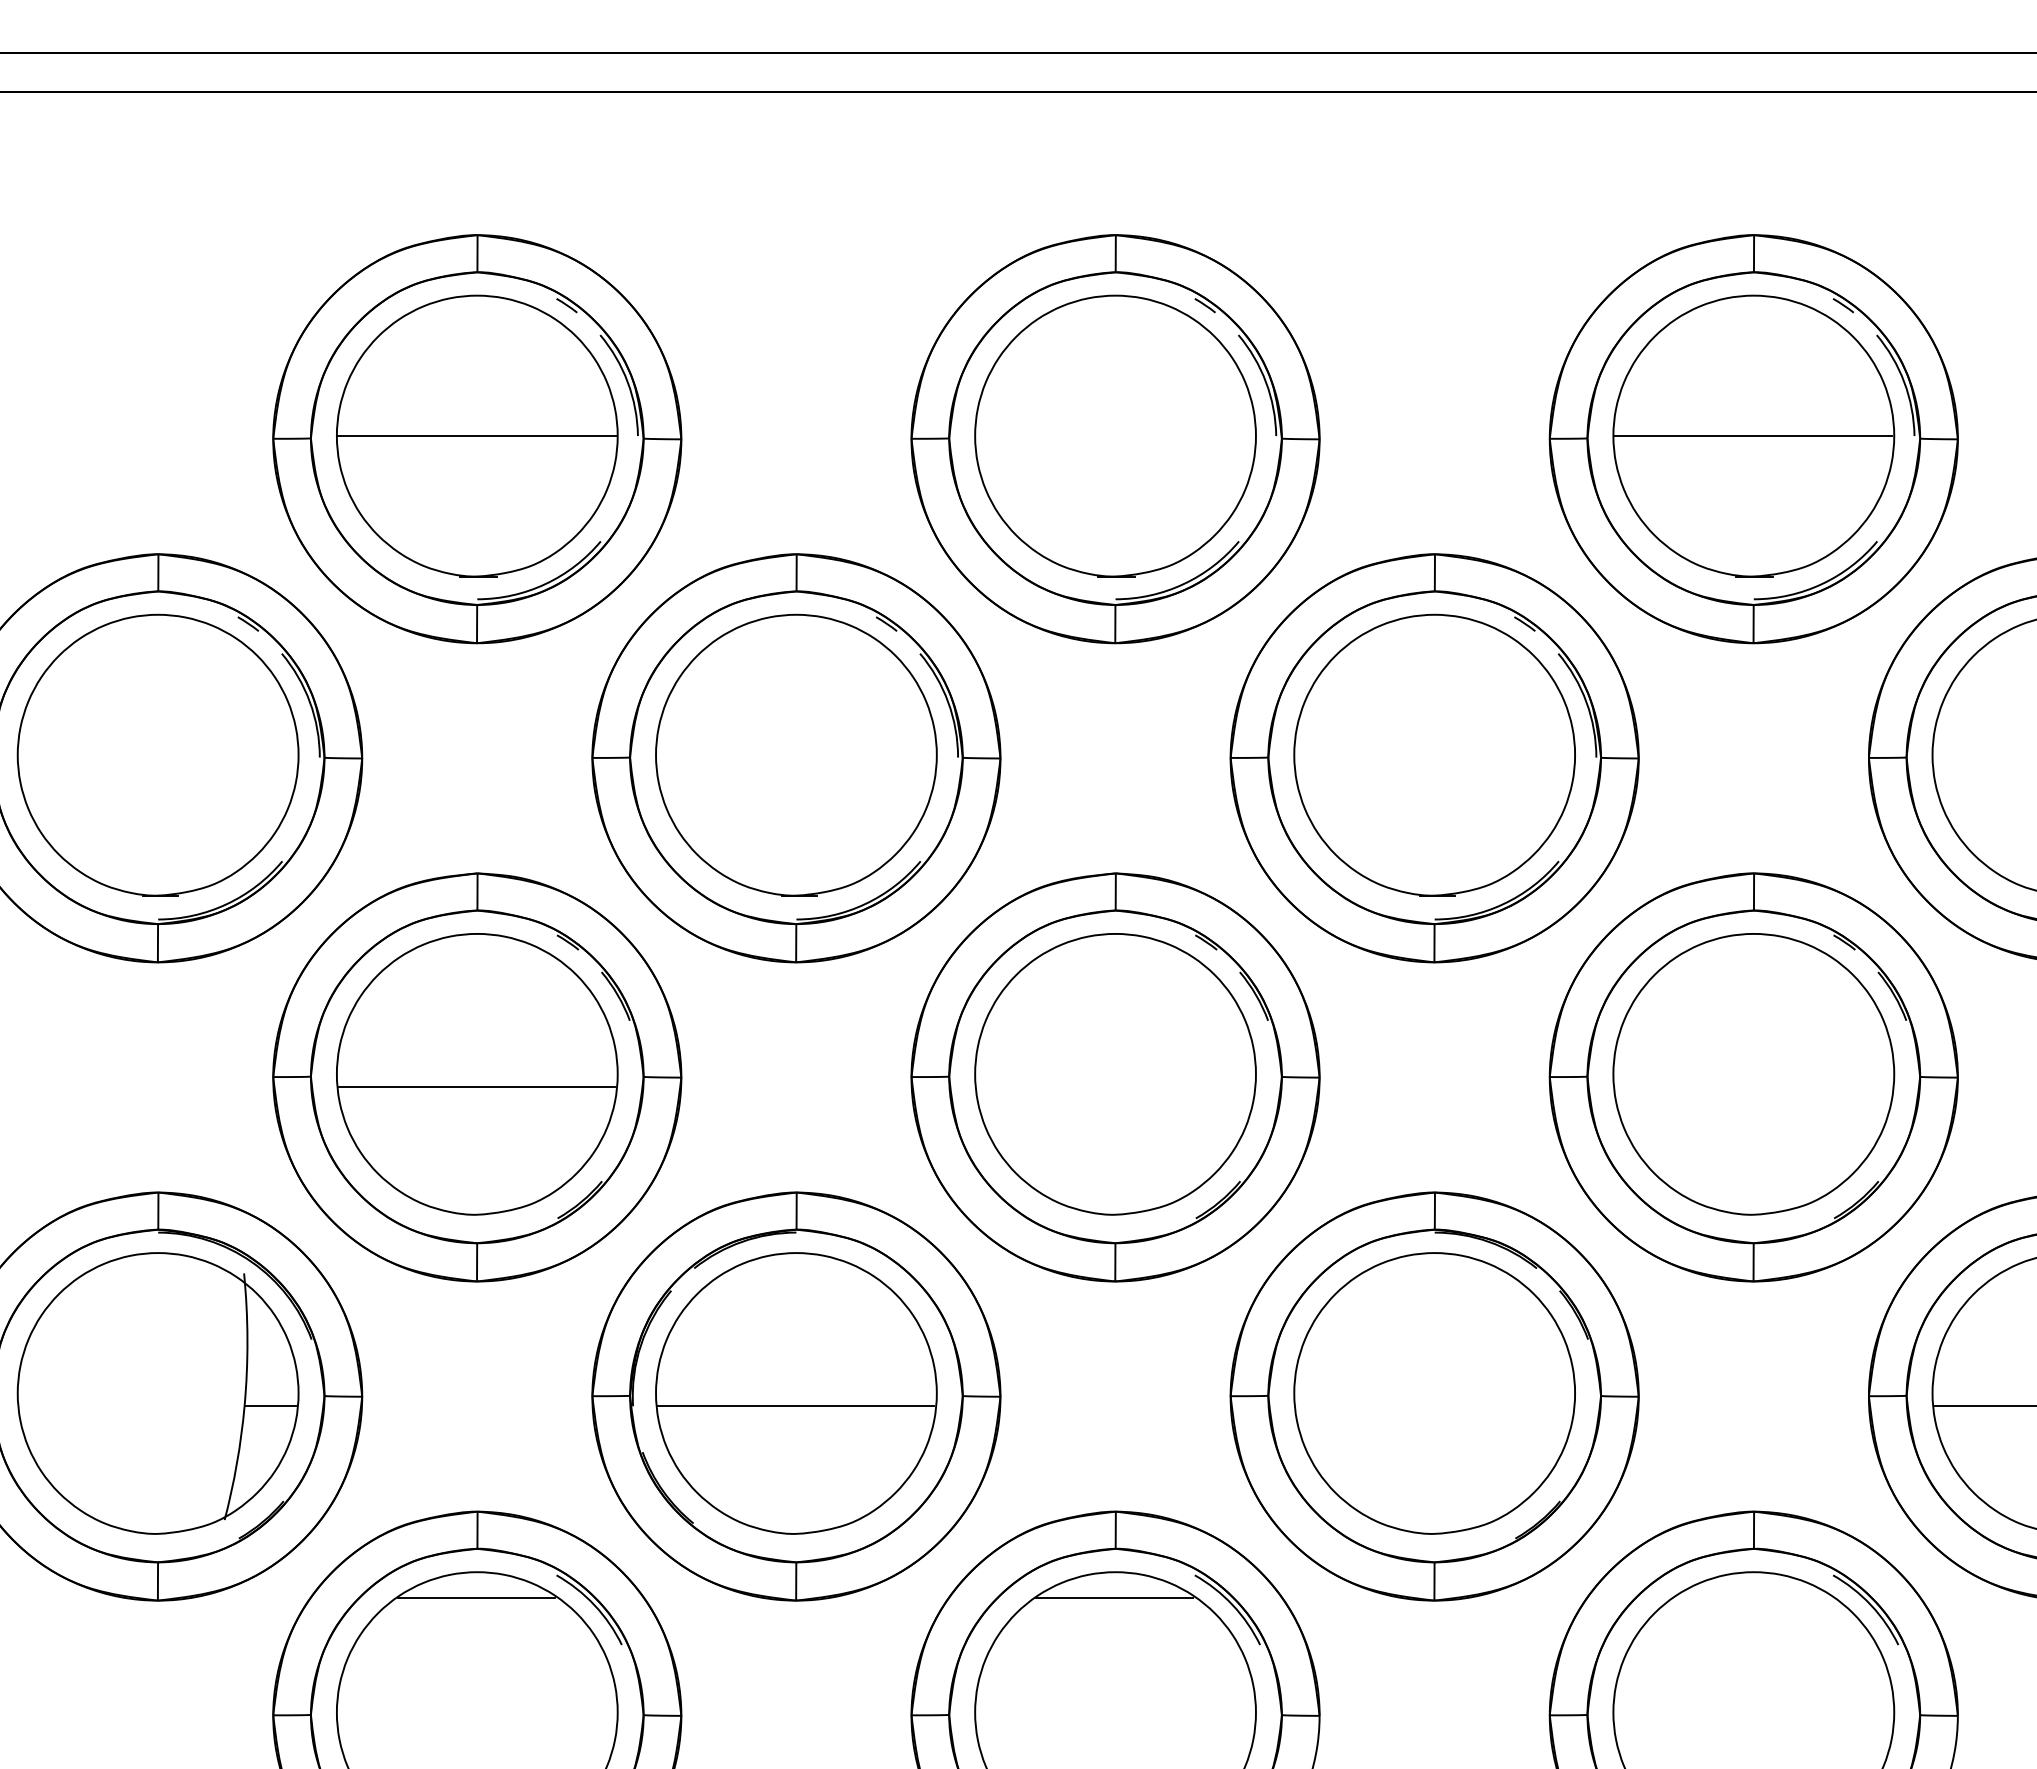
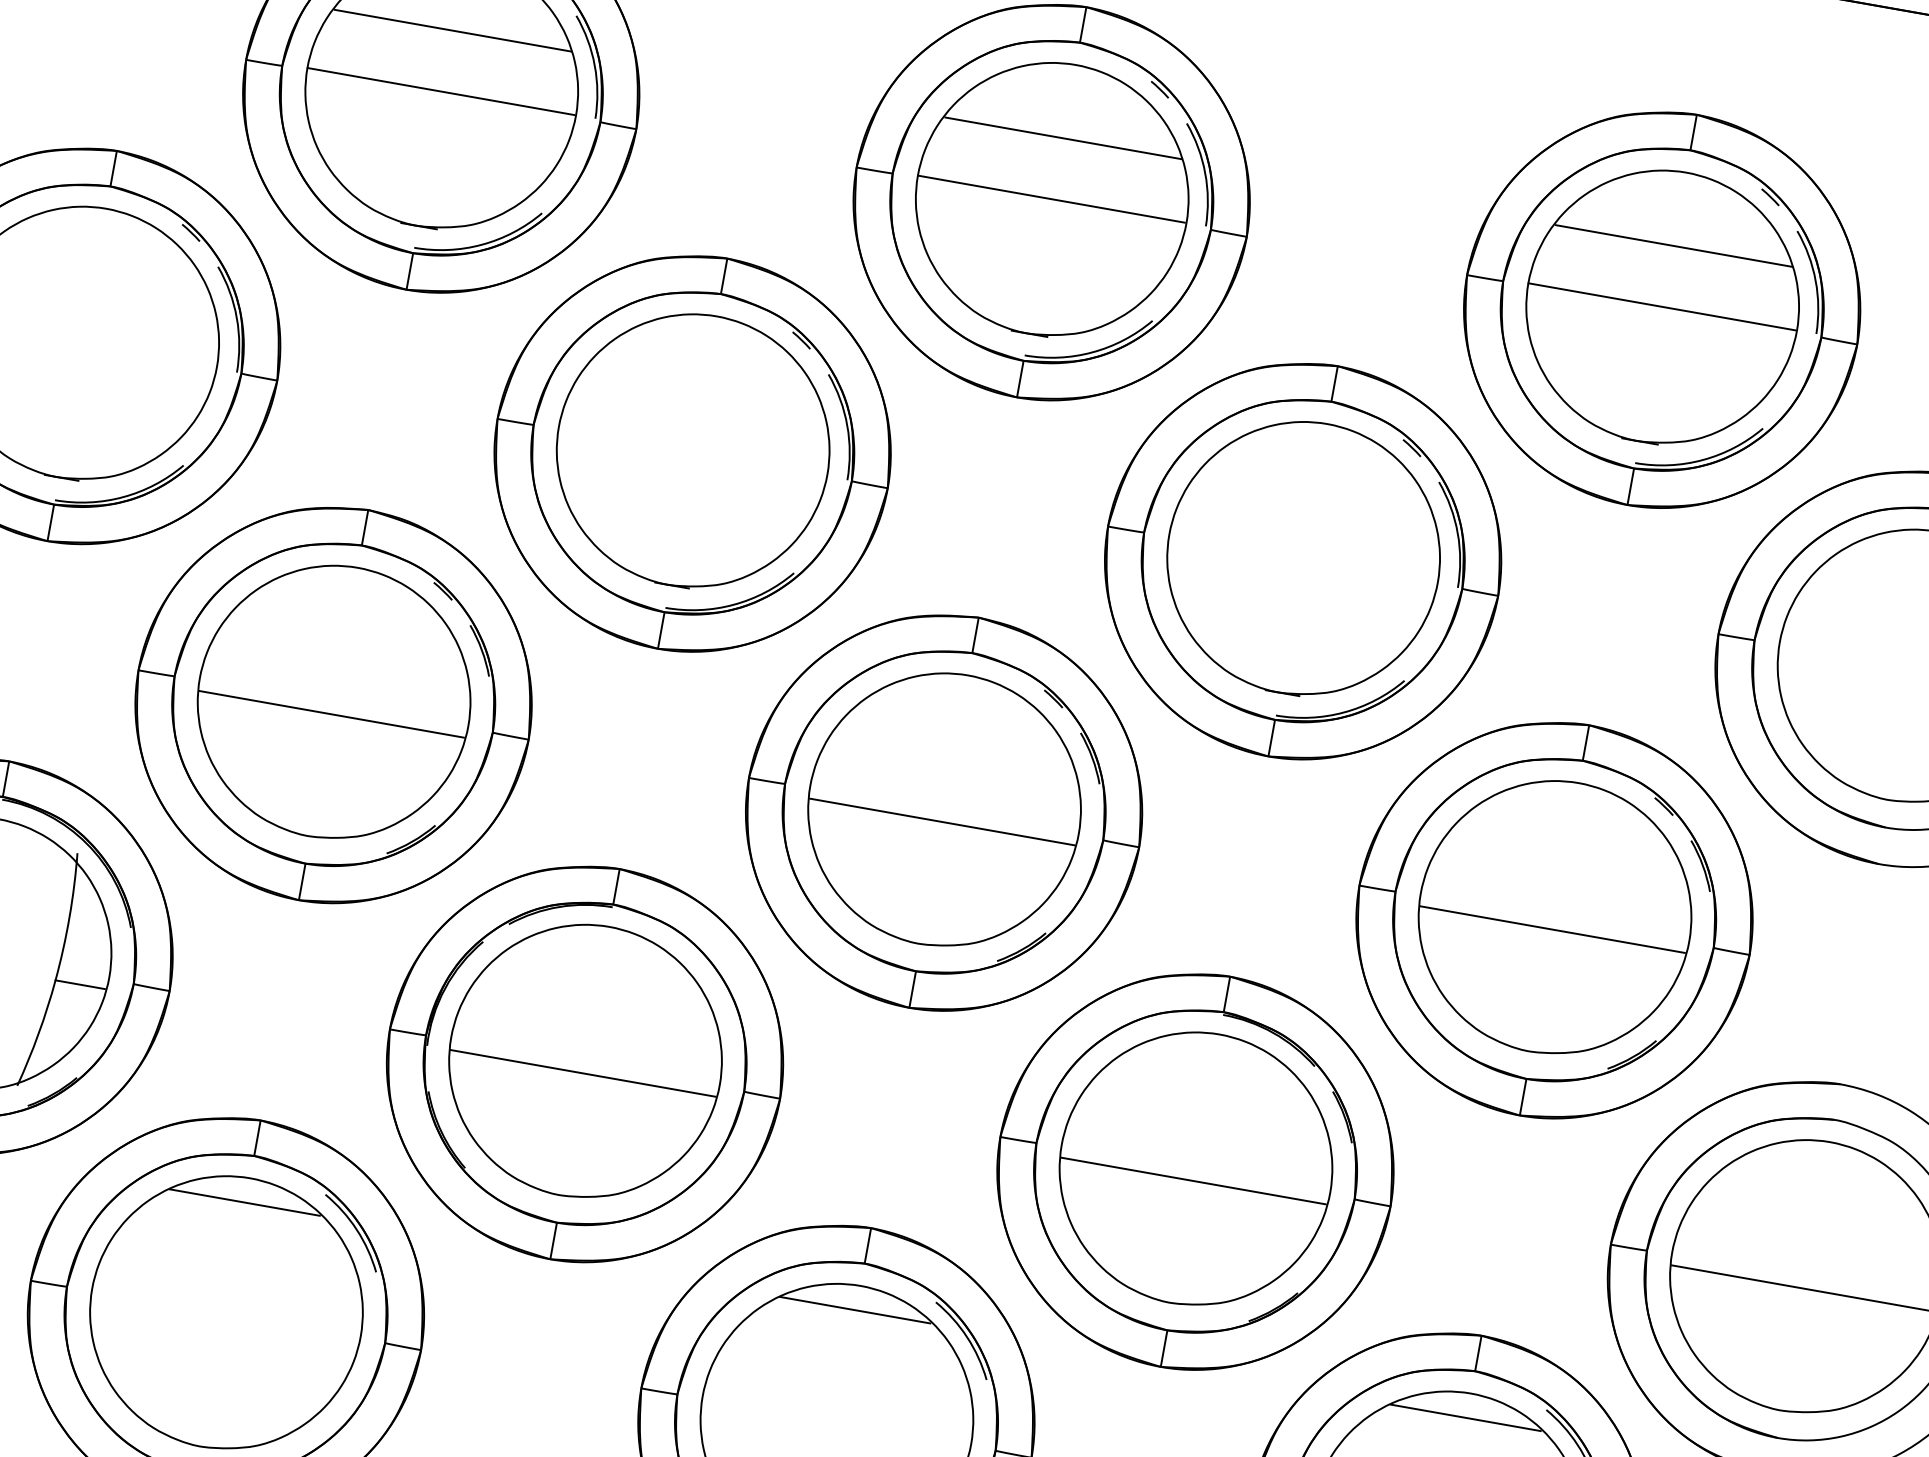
line: (477, 372) -> (452, 30), added
line: (1116, 372) -> (1063, 138), added
line: (1754, 372) -> (1674, 246), added
line: (1114, 436) -> (1051, 199), added
line: (1115, 1087) -> (942, 822), added
line: (1753, 1087) -> (1552, 929), added
line: (1434, 1406) -> (1193, 1181), added
line: (1752, 1597) -> (1465, 1417), added

